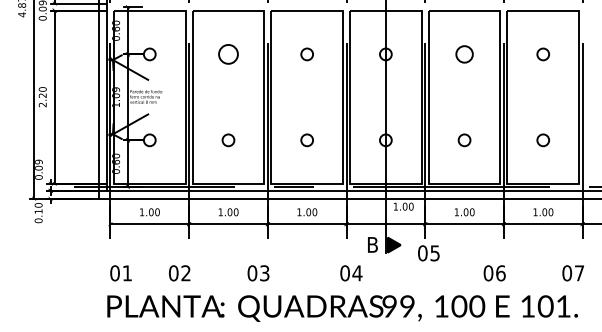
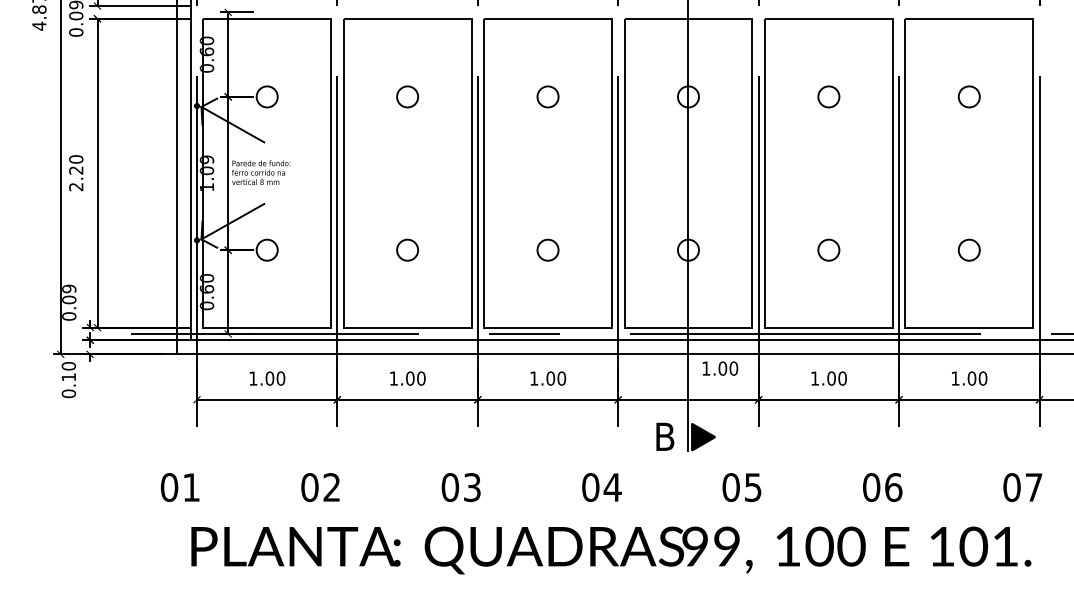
circle: (228, 54) -> (407, 97), size x0.62
circle: (464, 54) -> (828, 97), size x0.71
text: (428, 253) -> (741, 487), moved
text: (120, 273) -> (179, 487), moved
text: (351, 273) -> (602, 487), moved

